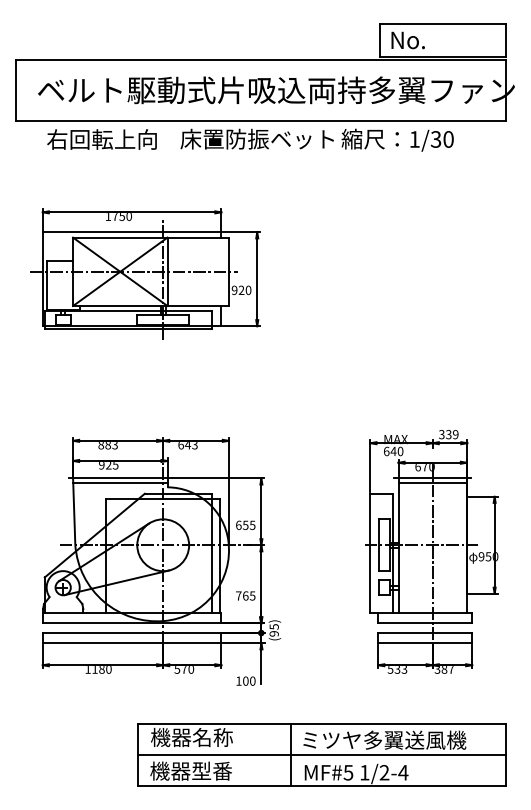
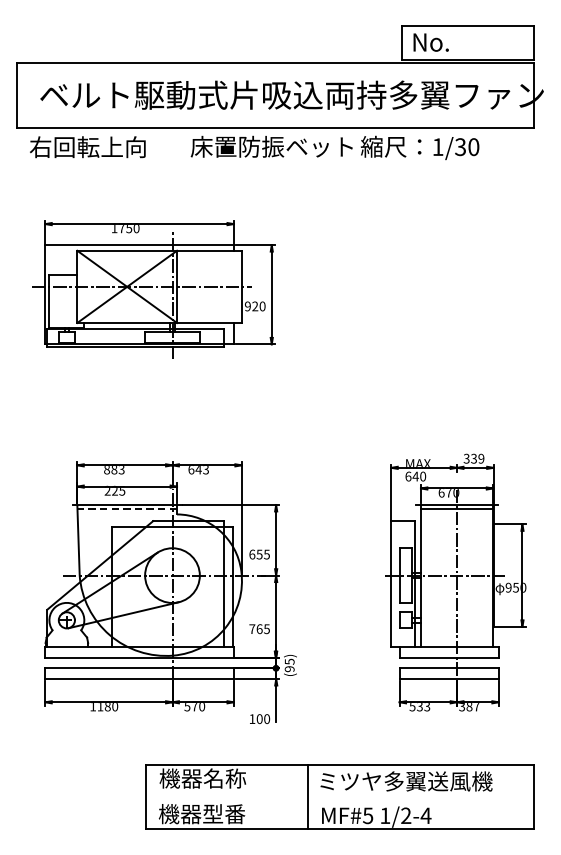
text: (101, 139) -> (87, 147), moved
text: (101, 465) -> (107, 491), 925 -> 225
line: (119, 482) -> (126, 509), solid -> dashed
line: (321, 755) -> (339, 797), removed

